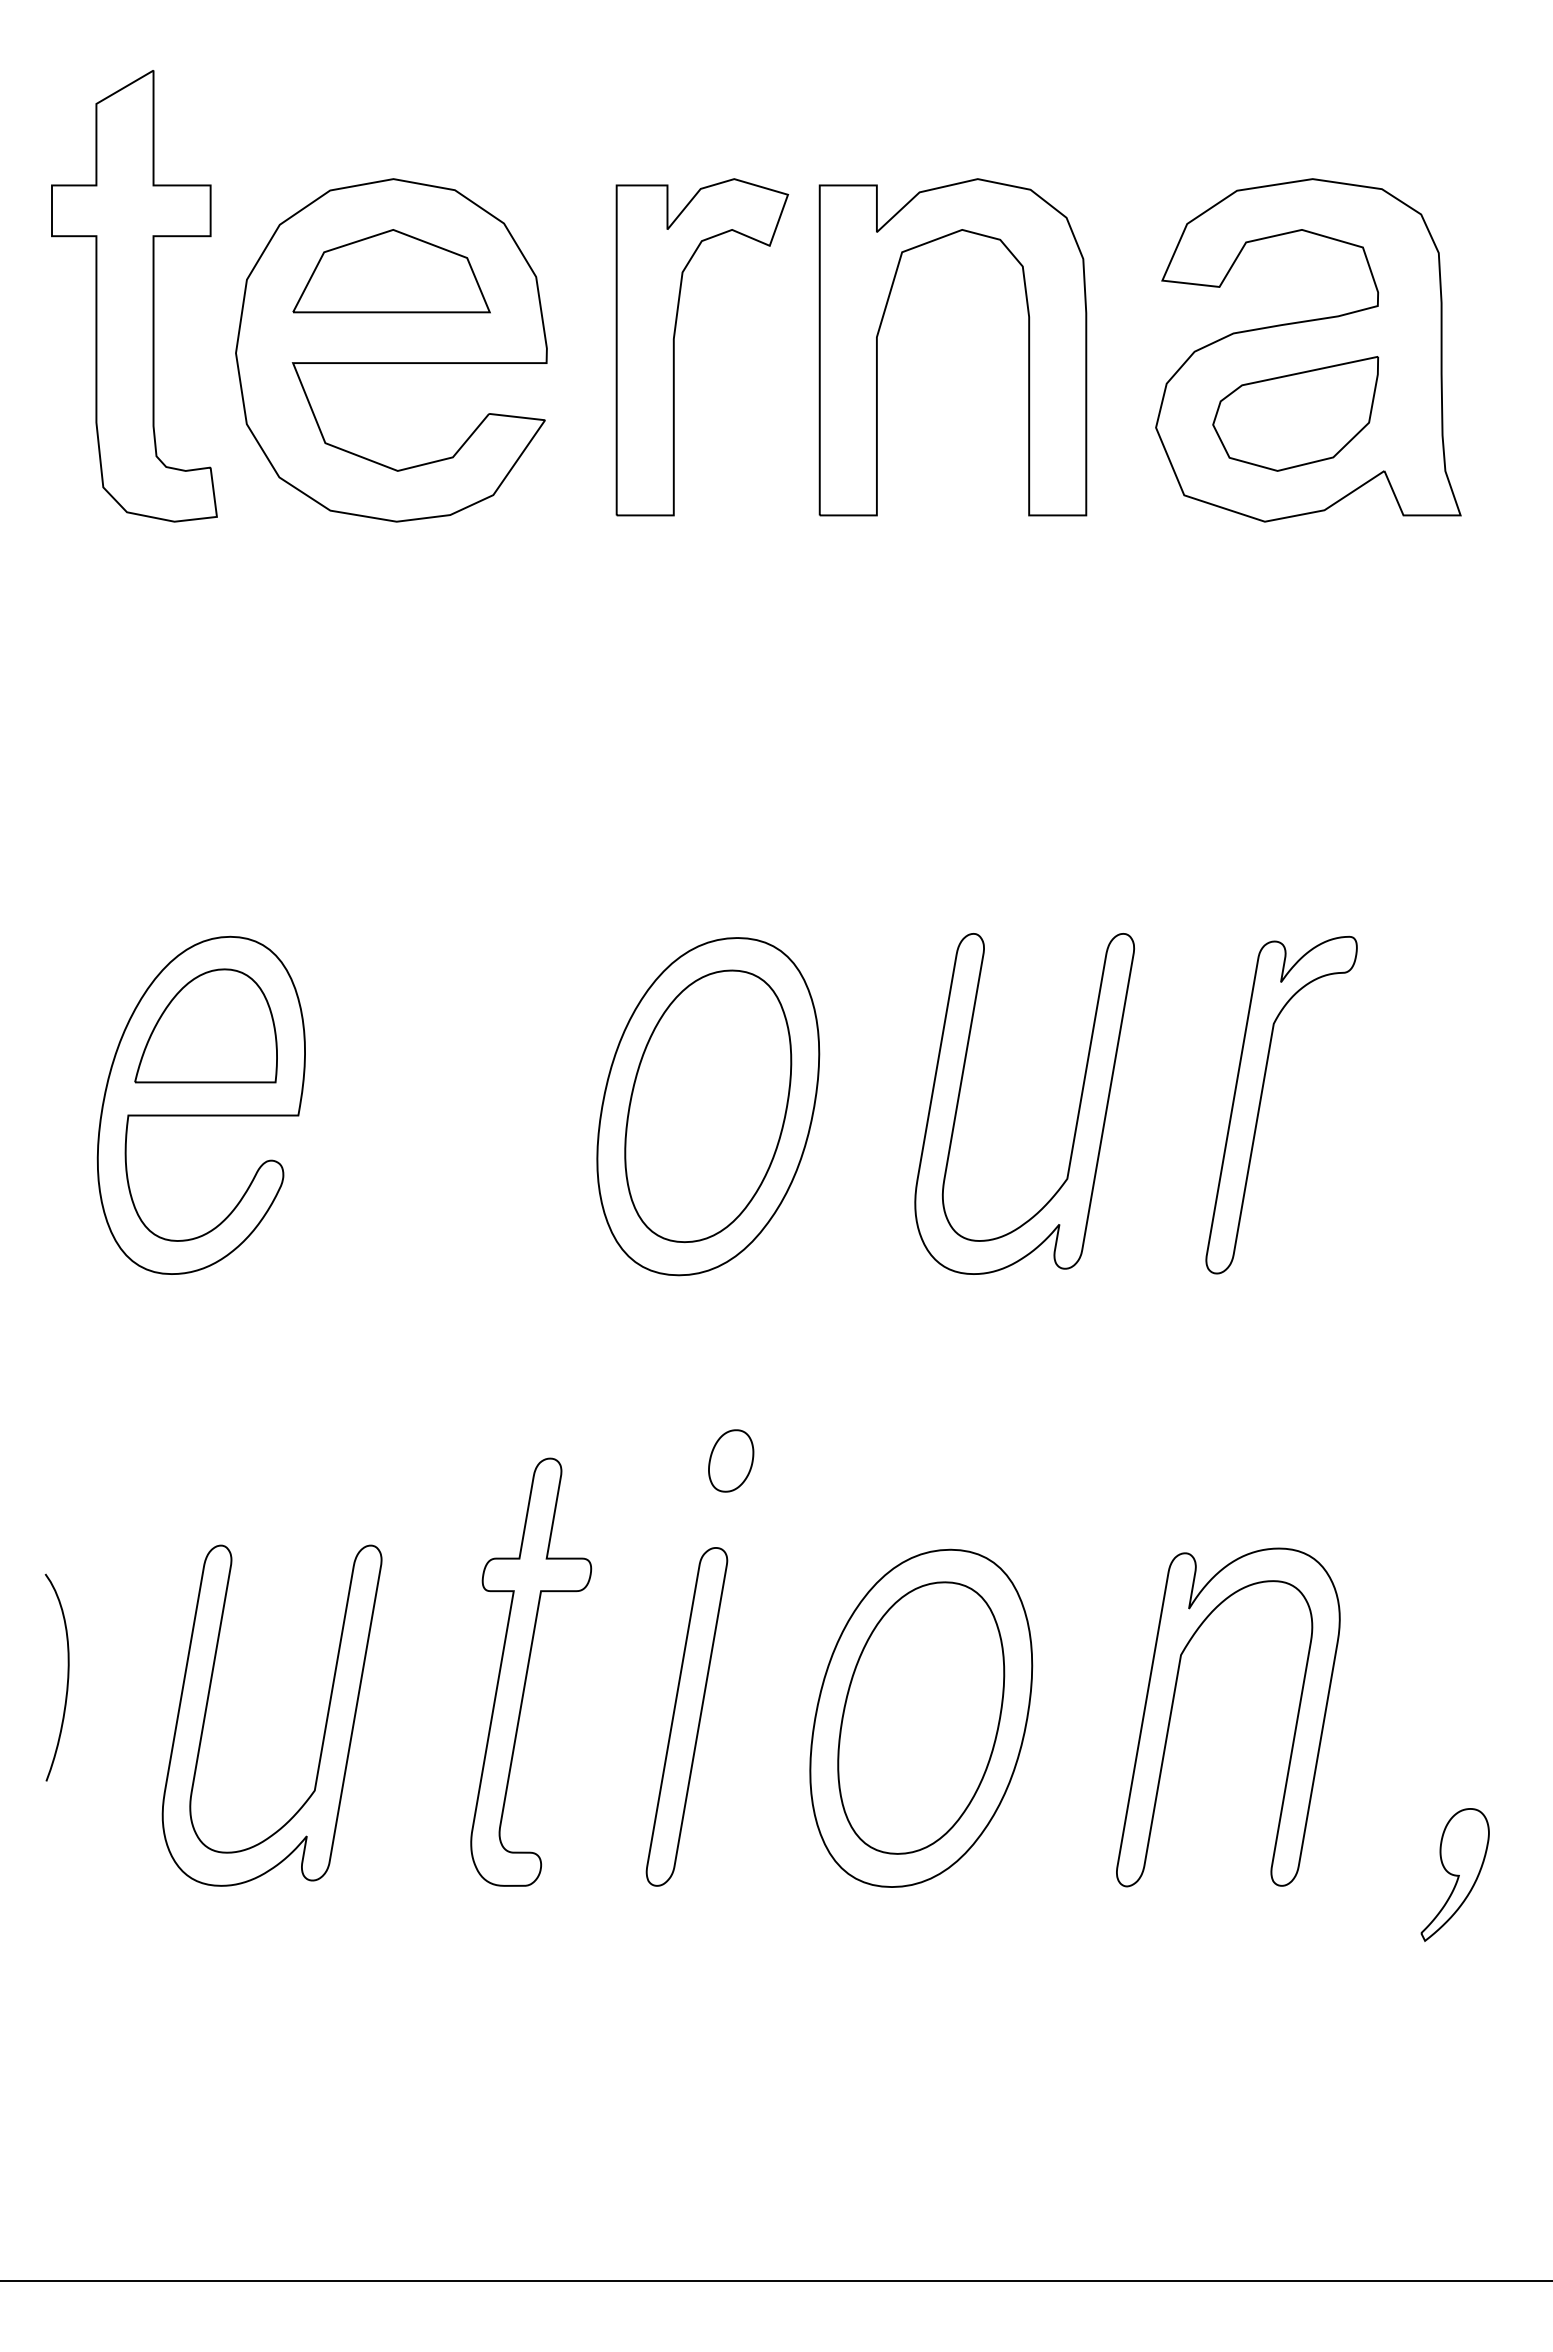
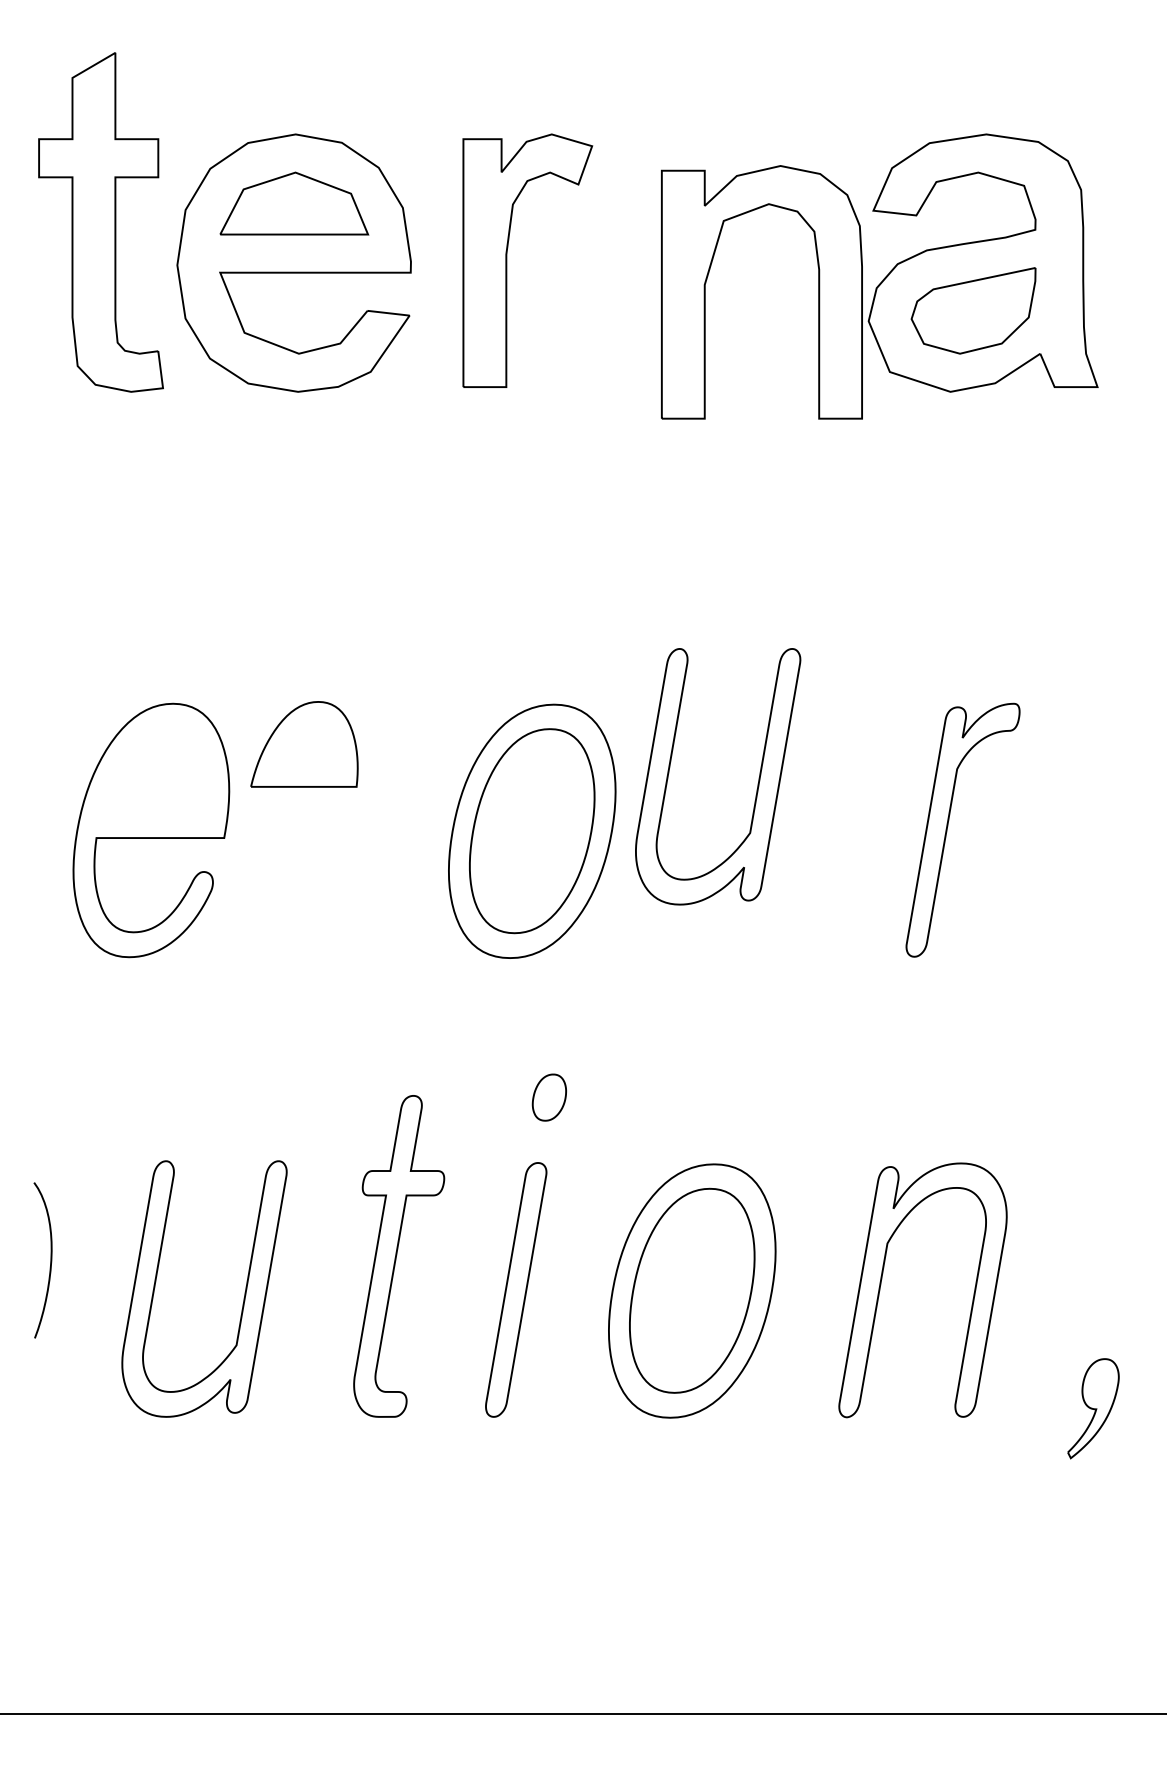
part: (880, 329) -> (707, 278), moved
part: (205, 1025) -> (303, 744), moved
part: (1077, 1113) -> (757, 783), moved

